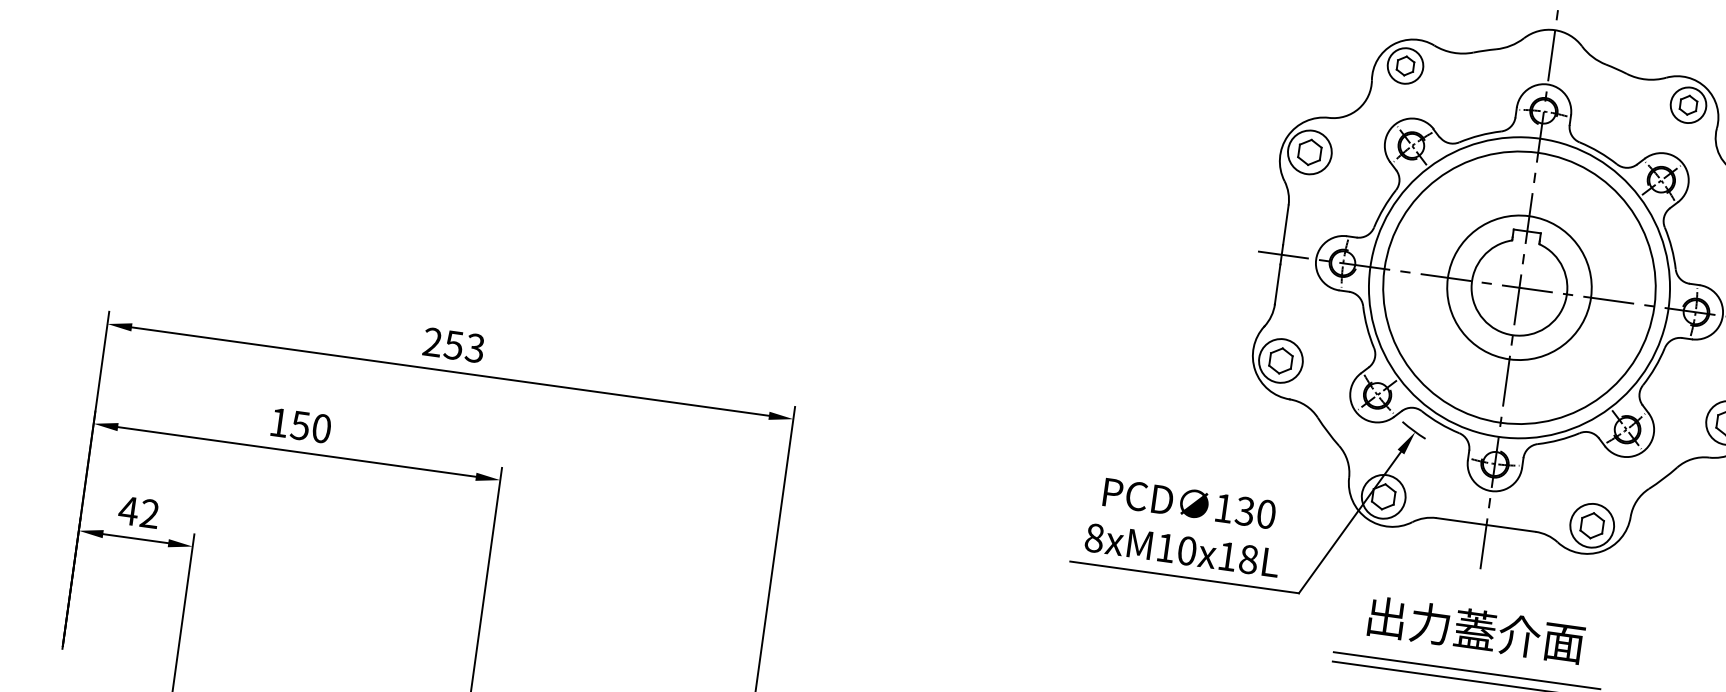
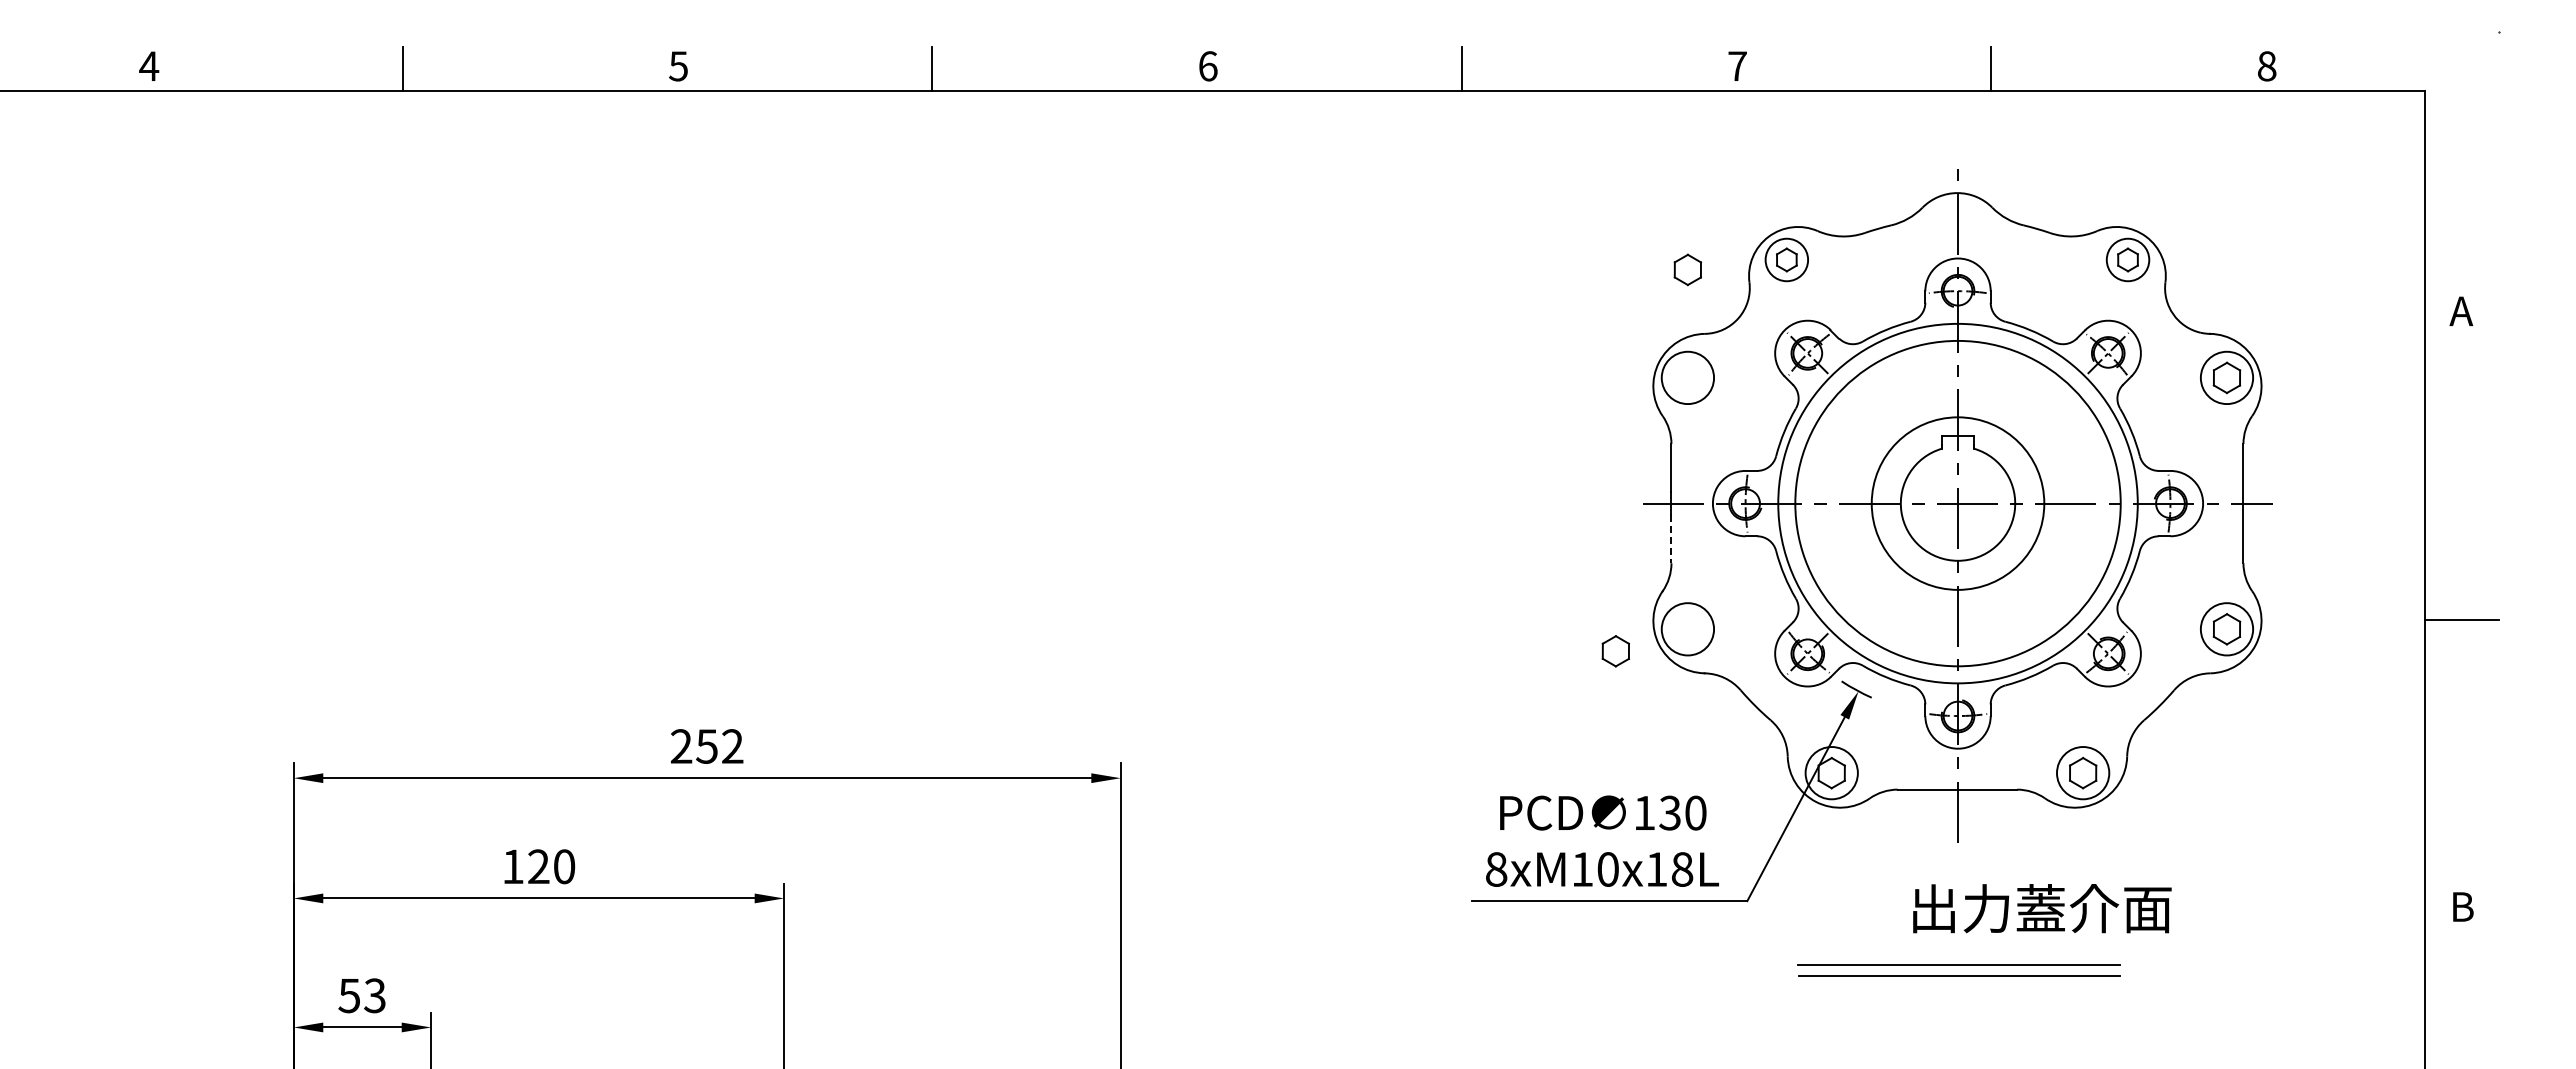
part: (1309, 152) -> (1687, 269), moved
line: (1277, 284) -> (1671, 539), solid -> dashed
text: (475, 348) -> (732, 746), 253 -> 252
part: (1280, 361) -> (1615, 651), moved
text: (300, 425) -> (538, 866), 150 -> 120
text: (138, 512) -> (361, 995), 42 -> 53
text: (1476, 630) -> (2042, 908), moved

